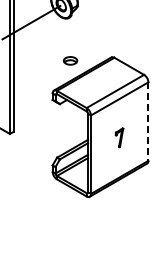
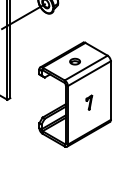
part: (70, 60) -> (75, 61), moved
line: (148, 122) -> (110, 91), dashed -> solid

